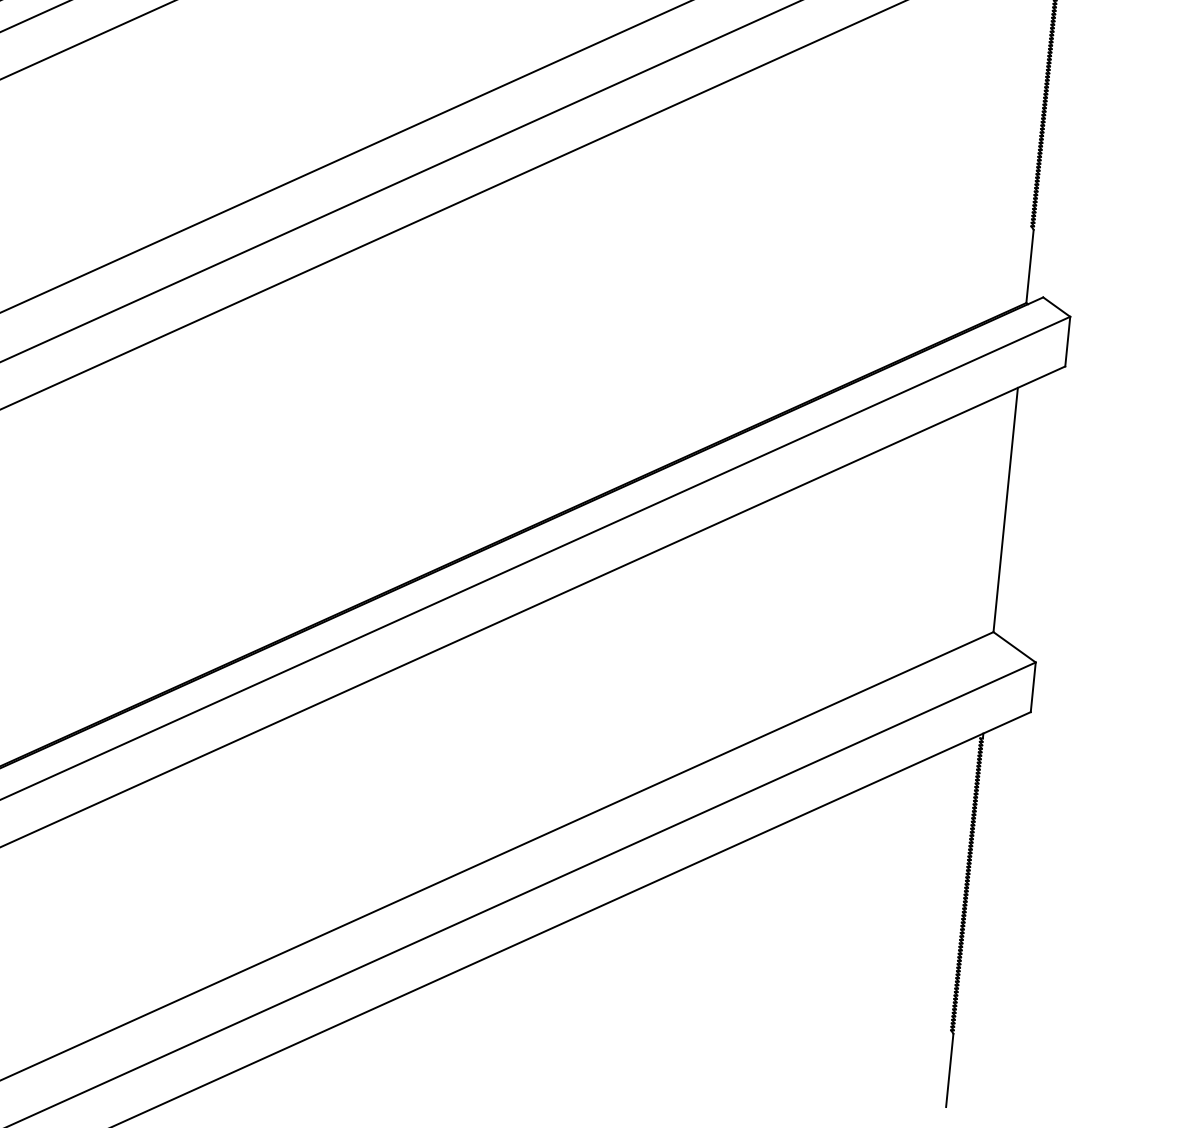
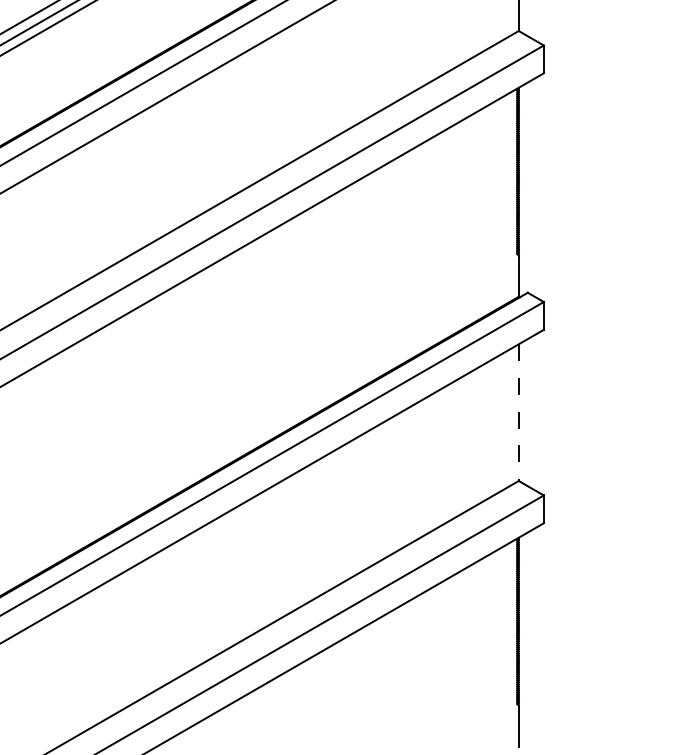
line: (1005, 511) -> (518, 413), solid -> dashed

